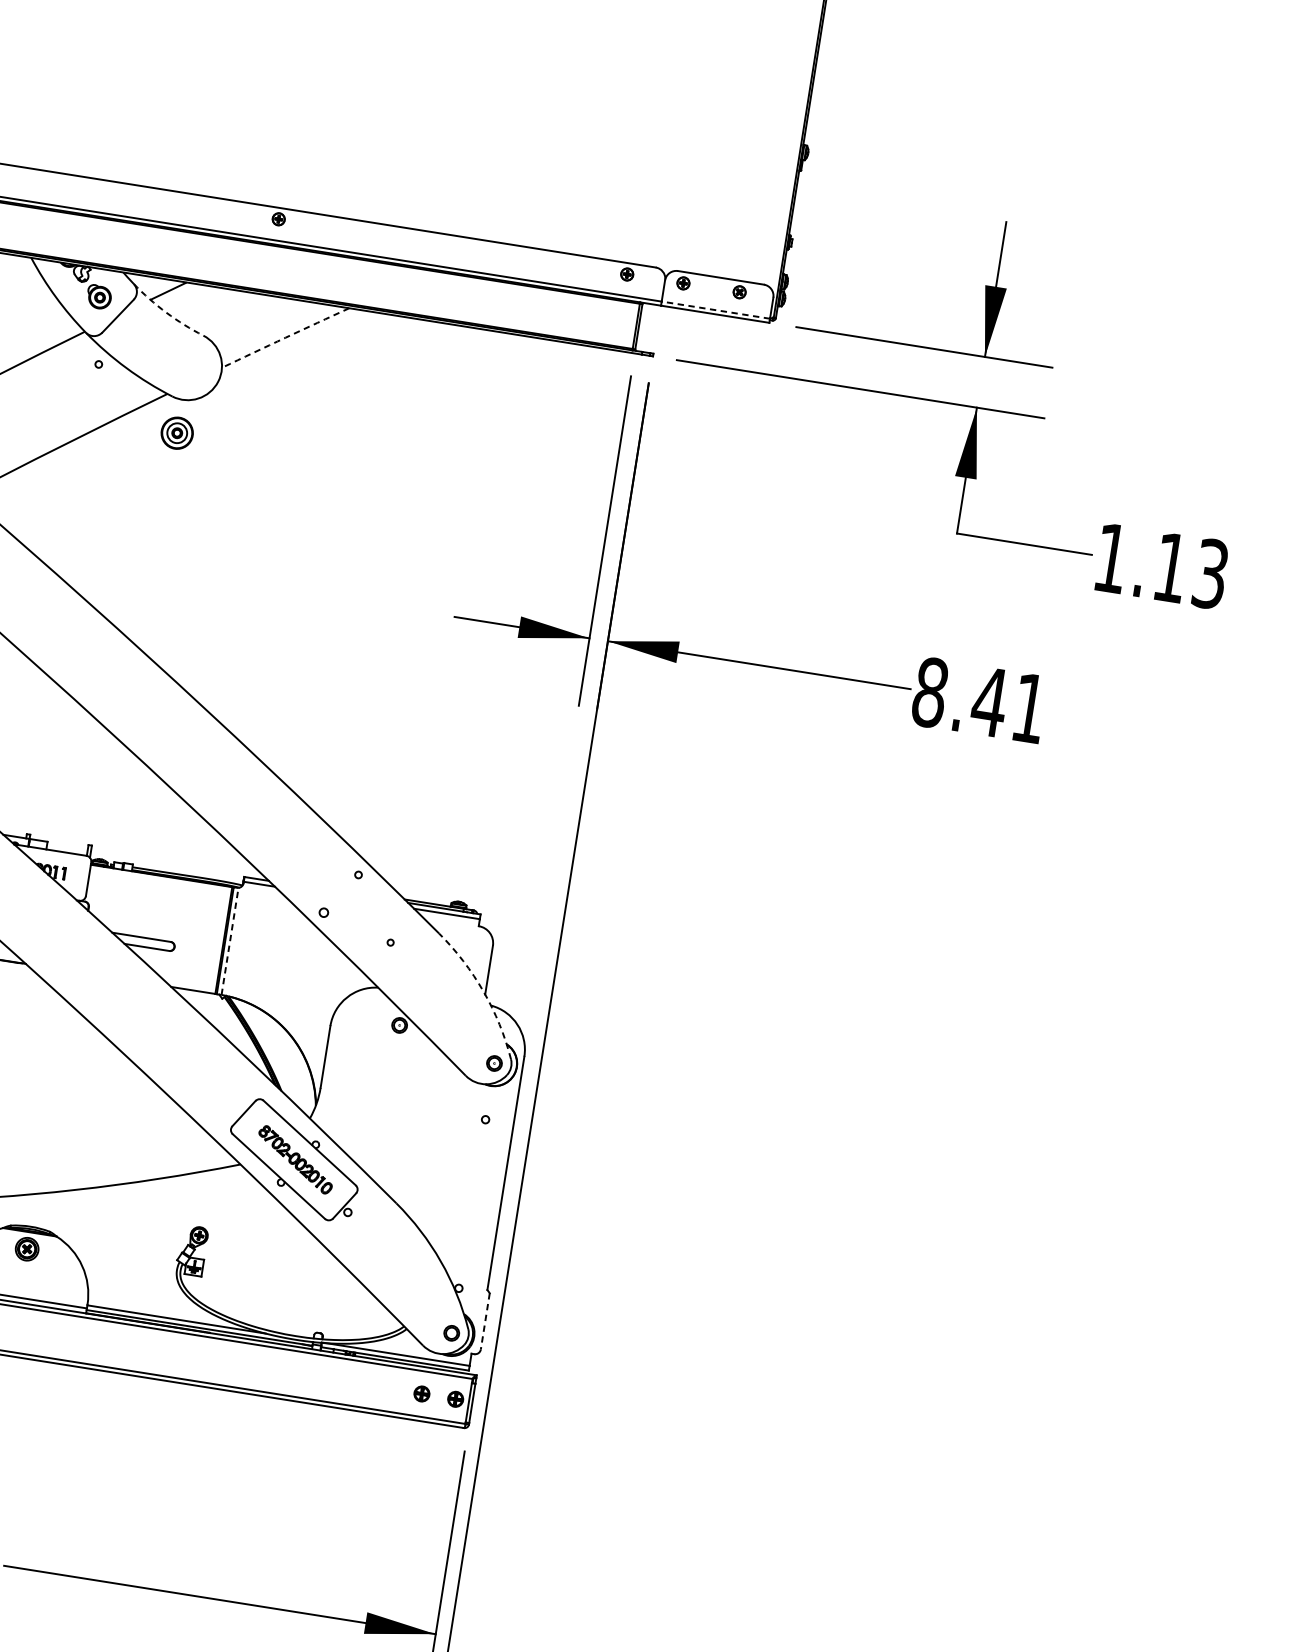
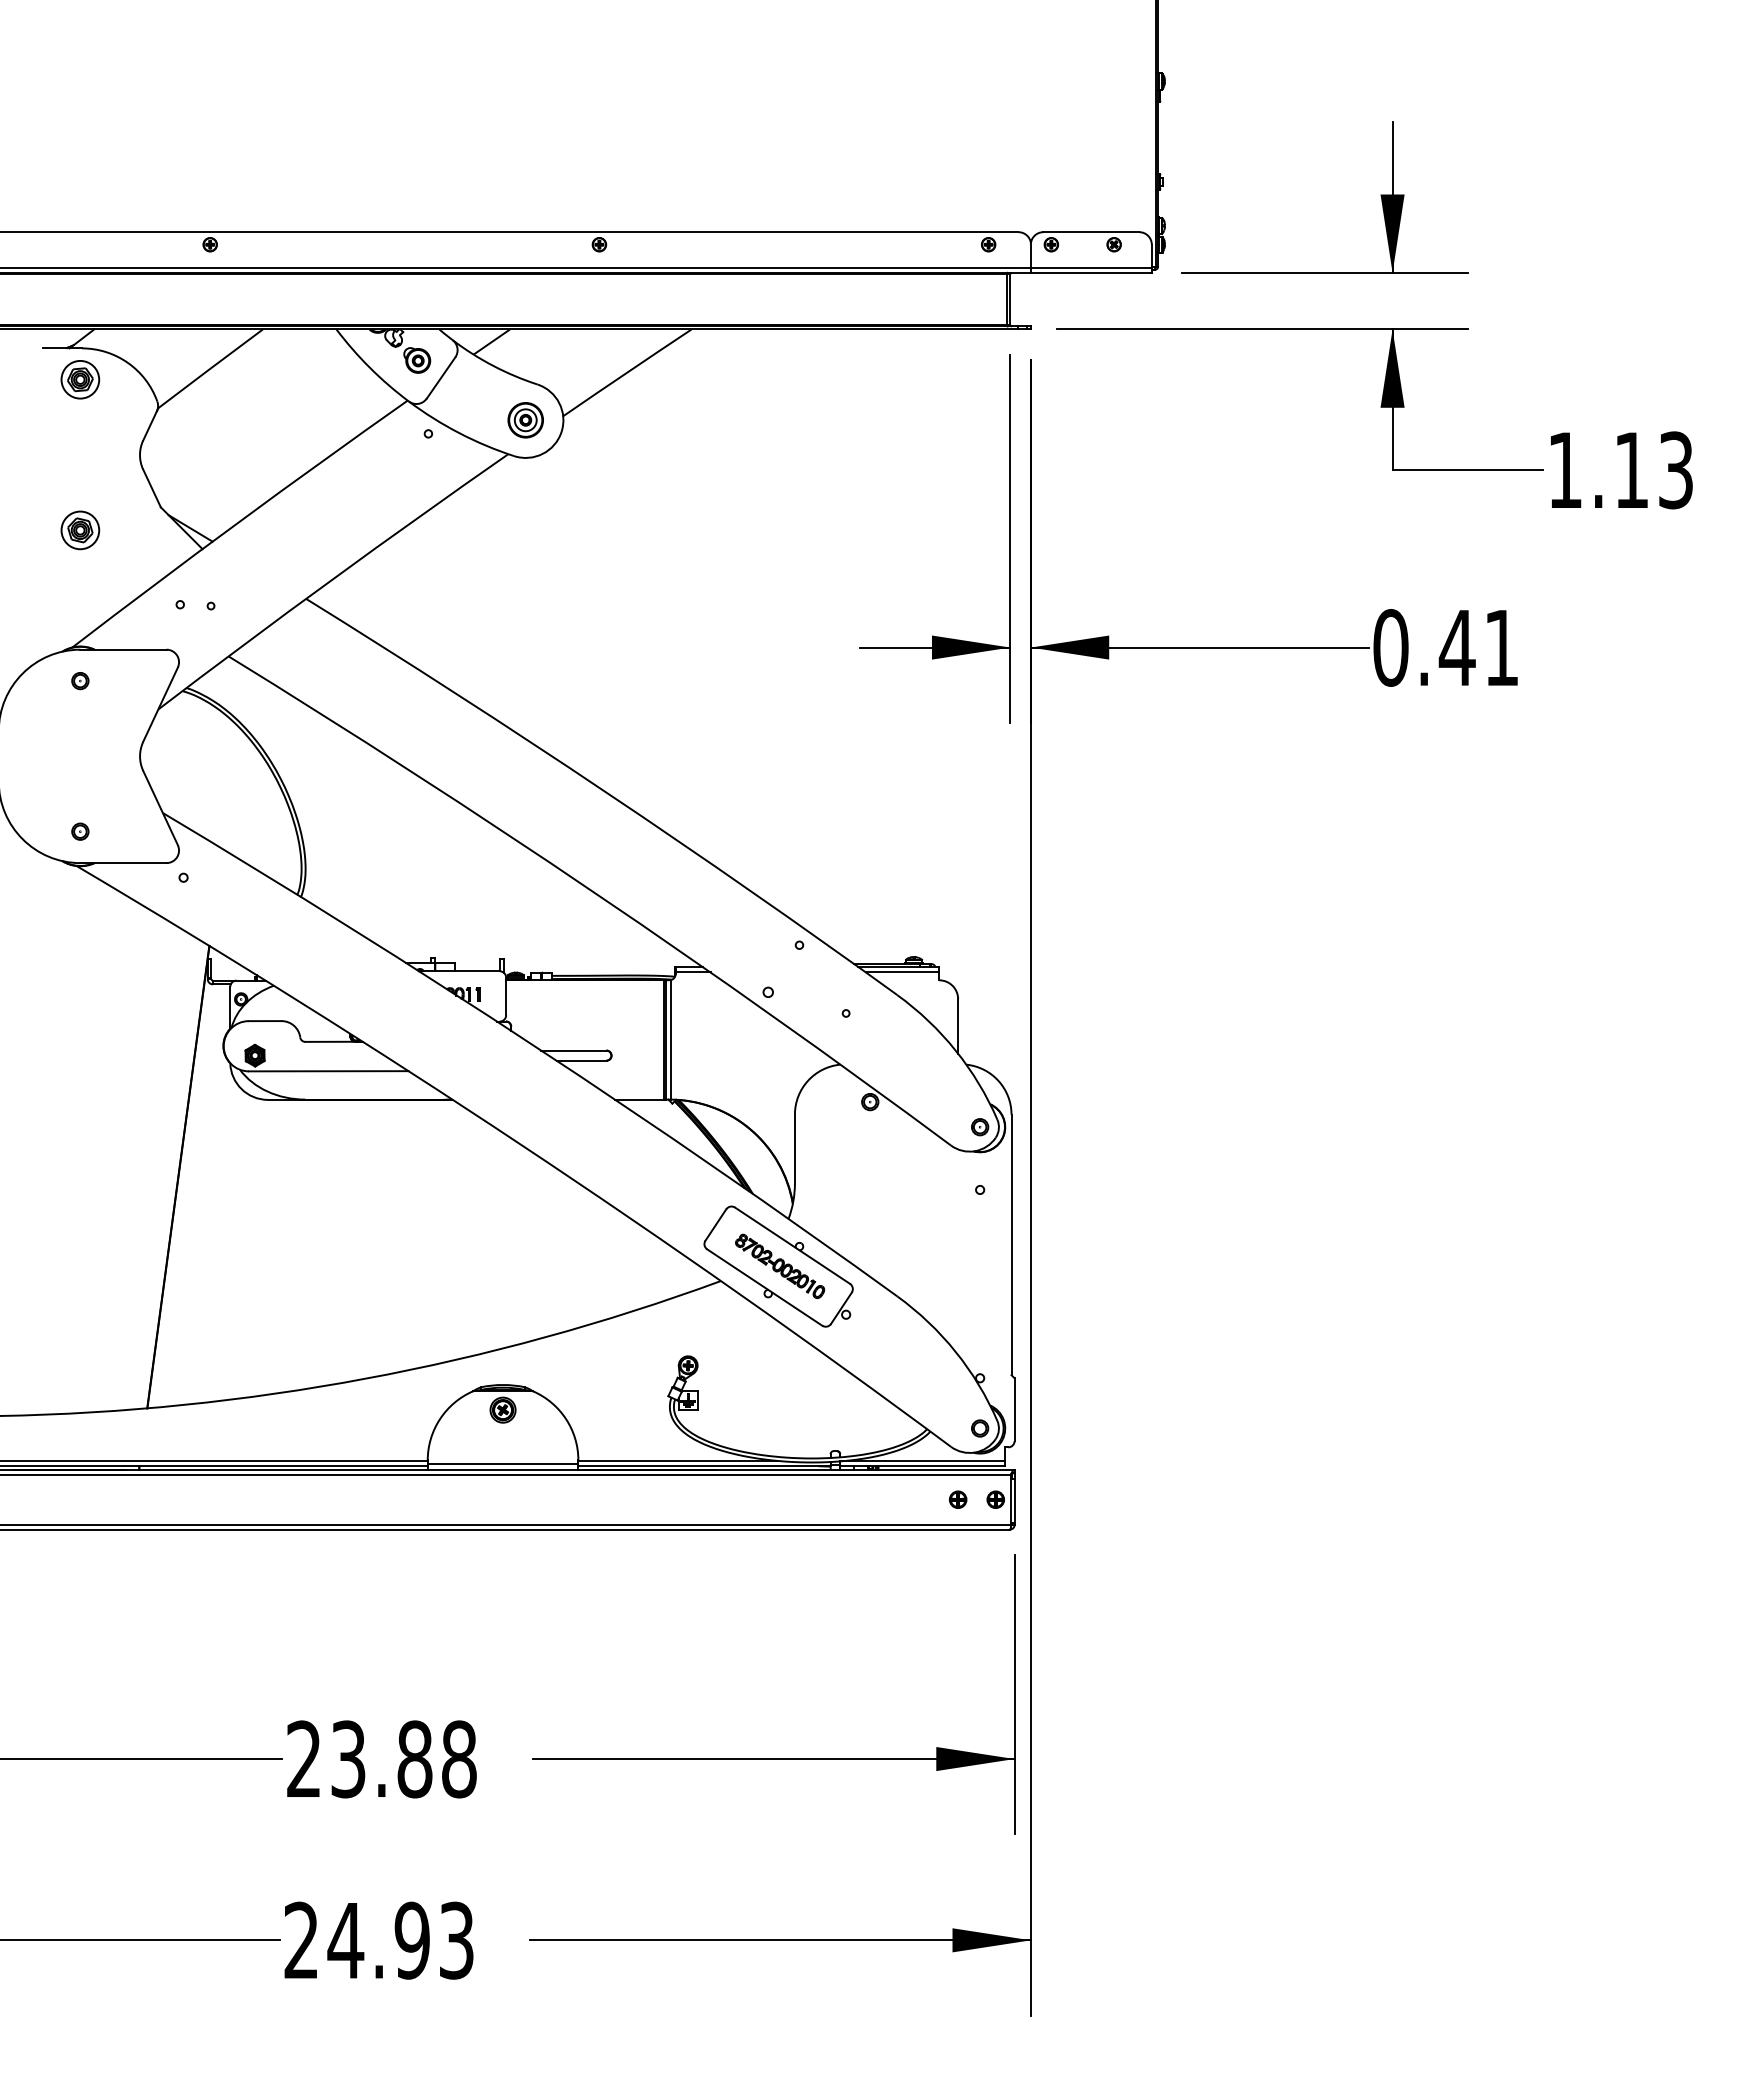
line: (715, 310) -> (1090, 268), dashed -> solid
arc: (166, 312) -> (493, 365), dashed -> solid
arc: (285, 337) -> (627, 372), dashed -> solid
part: (176, 433) -> (525, 420), moved
text: (929, 692) -> (1390, 647), 8.41 -> 0.41
line: (229, 941) -> (670, 1039), dashed -> solid
arc: (483, 991) -> (955, 1050), dashed -> solid
line: (485, 1322) -> (1014, 1410), dashed -> solid

